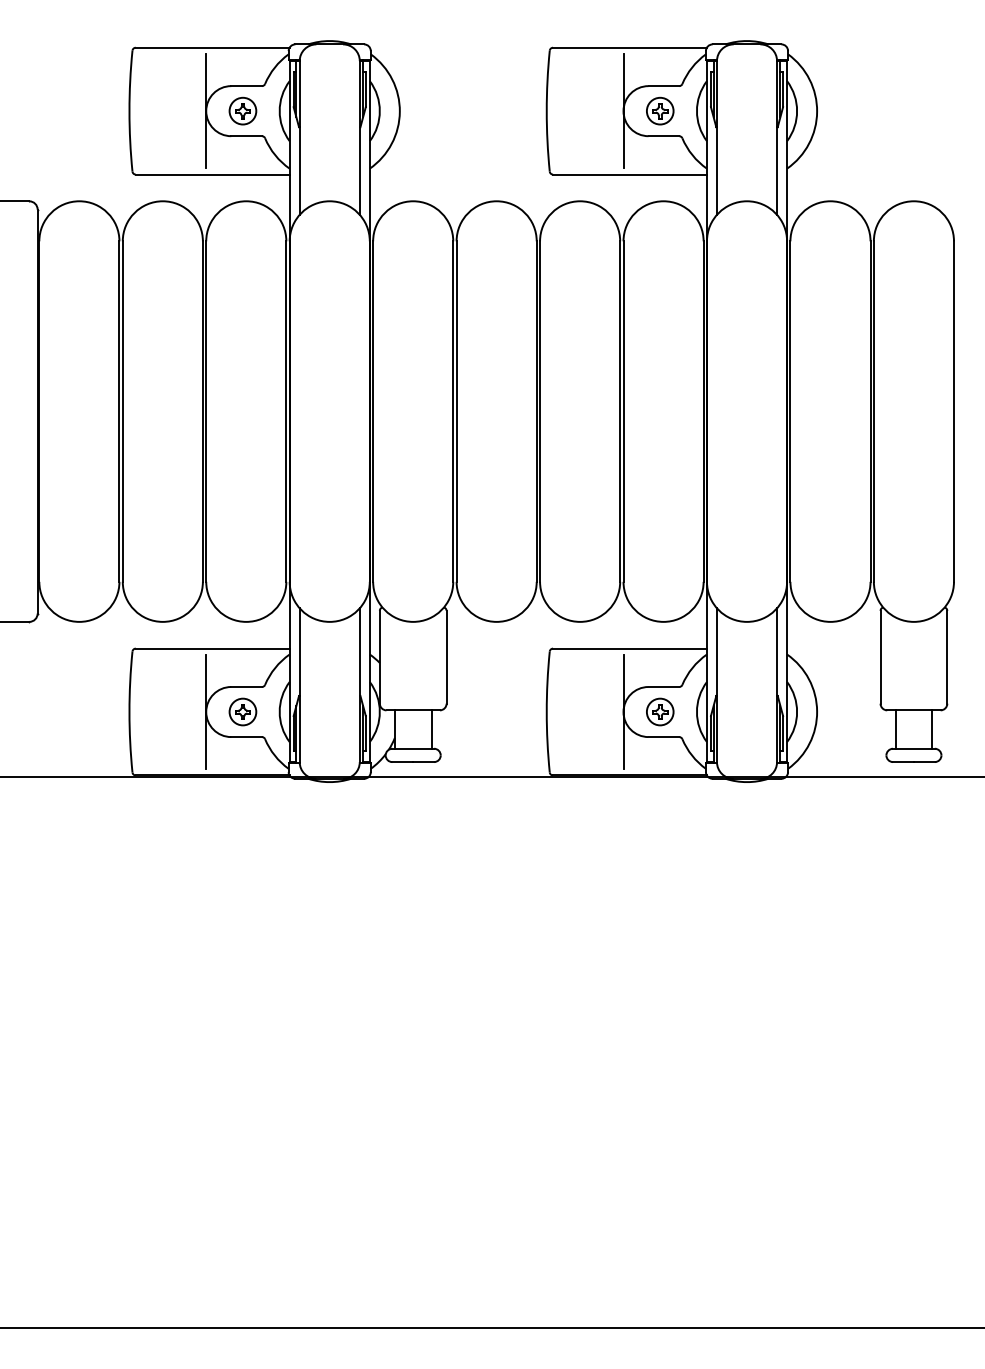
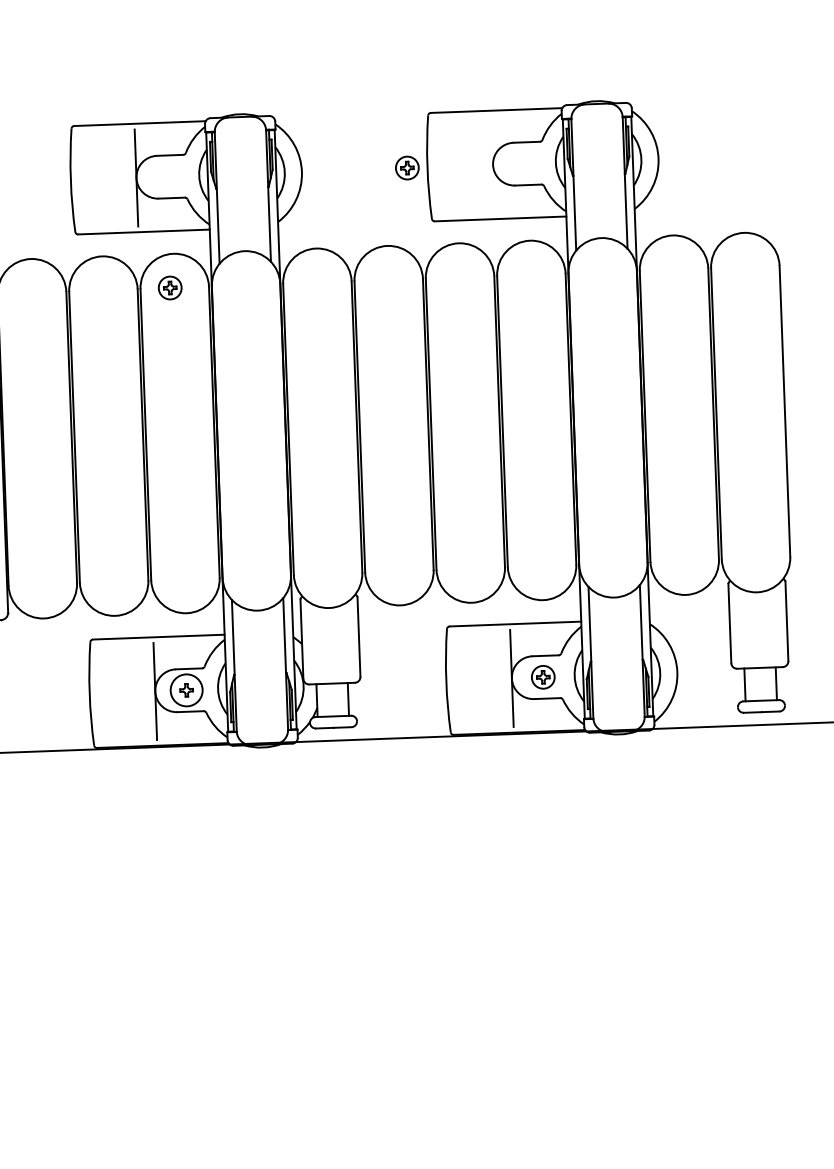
part: (242, 110) -> (169, 287), moved
line: (623, 110) -> (493, 164), removed
part: (660, 110) -> (407, 167), moved
circle: (242, 711) -> (186, 689), size x1.4

